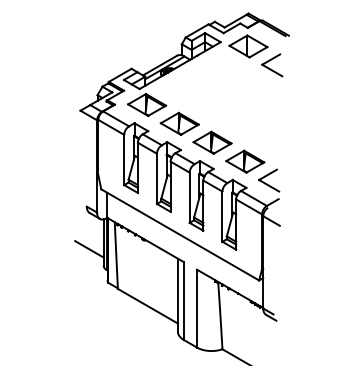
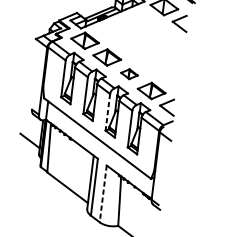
part: (212, 142) -> (129, 74), size x0.6
line: (189, 198) -> (107, 112), solid -> dashed
line: (196, 308) -> (102, 193), solid -> dashed

